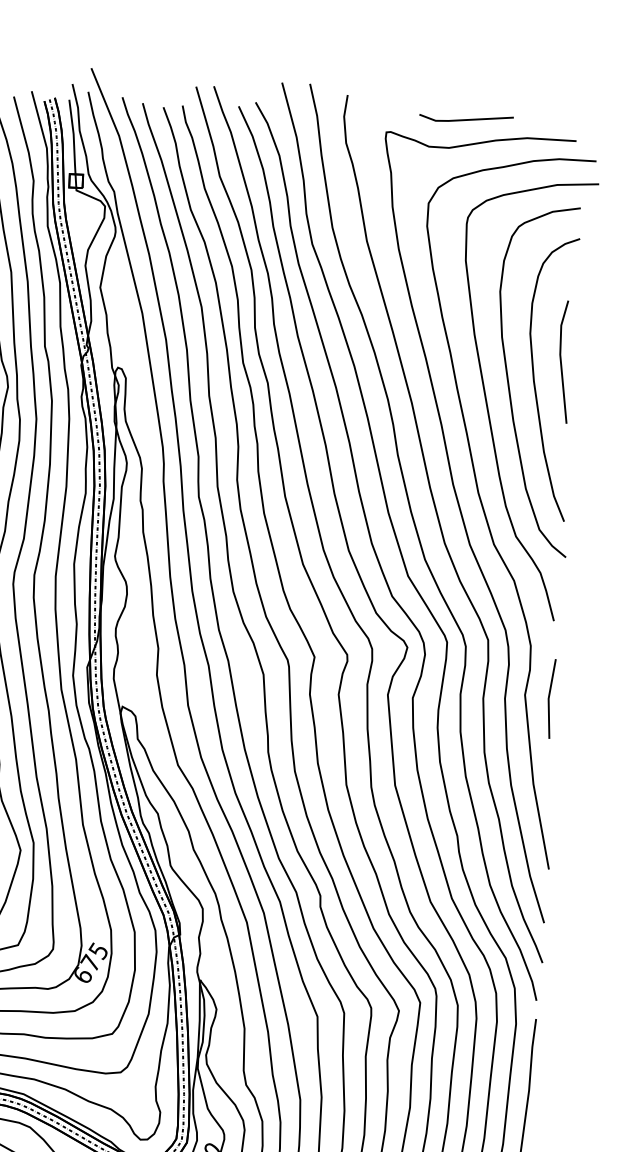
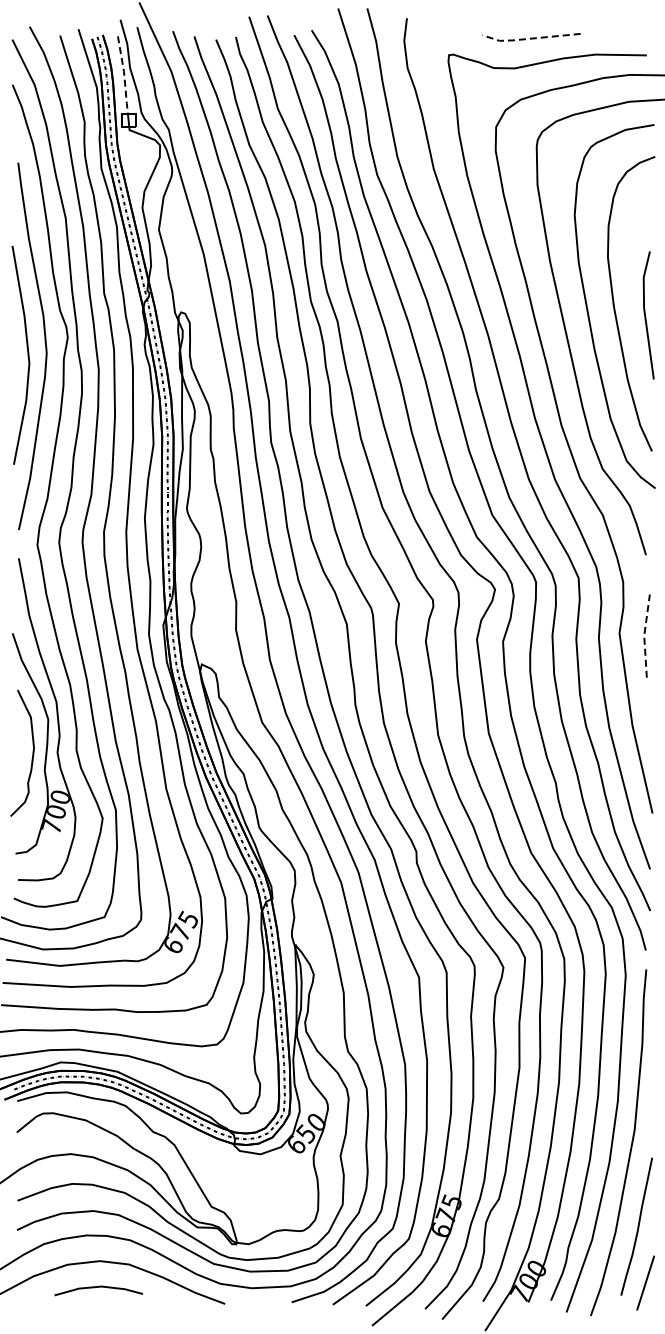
line: (463, 119) -> (528, 38), solid -> dashed
line: (73, 136) -> (124, 74), solid -> dashed
line: (562, 362) -> (646, 316), moved
line: (548, 699) -> (644, 636), solid -> dashed

